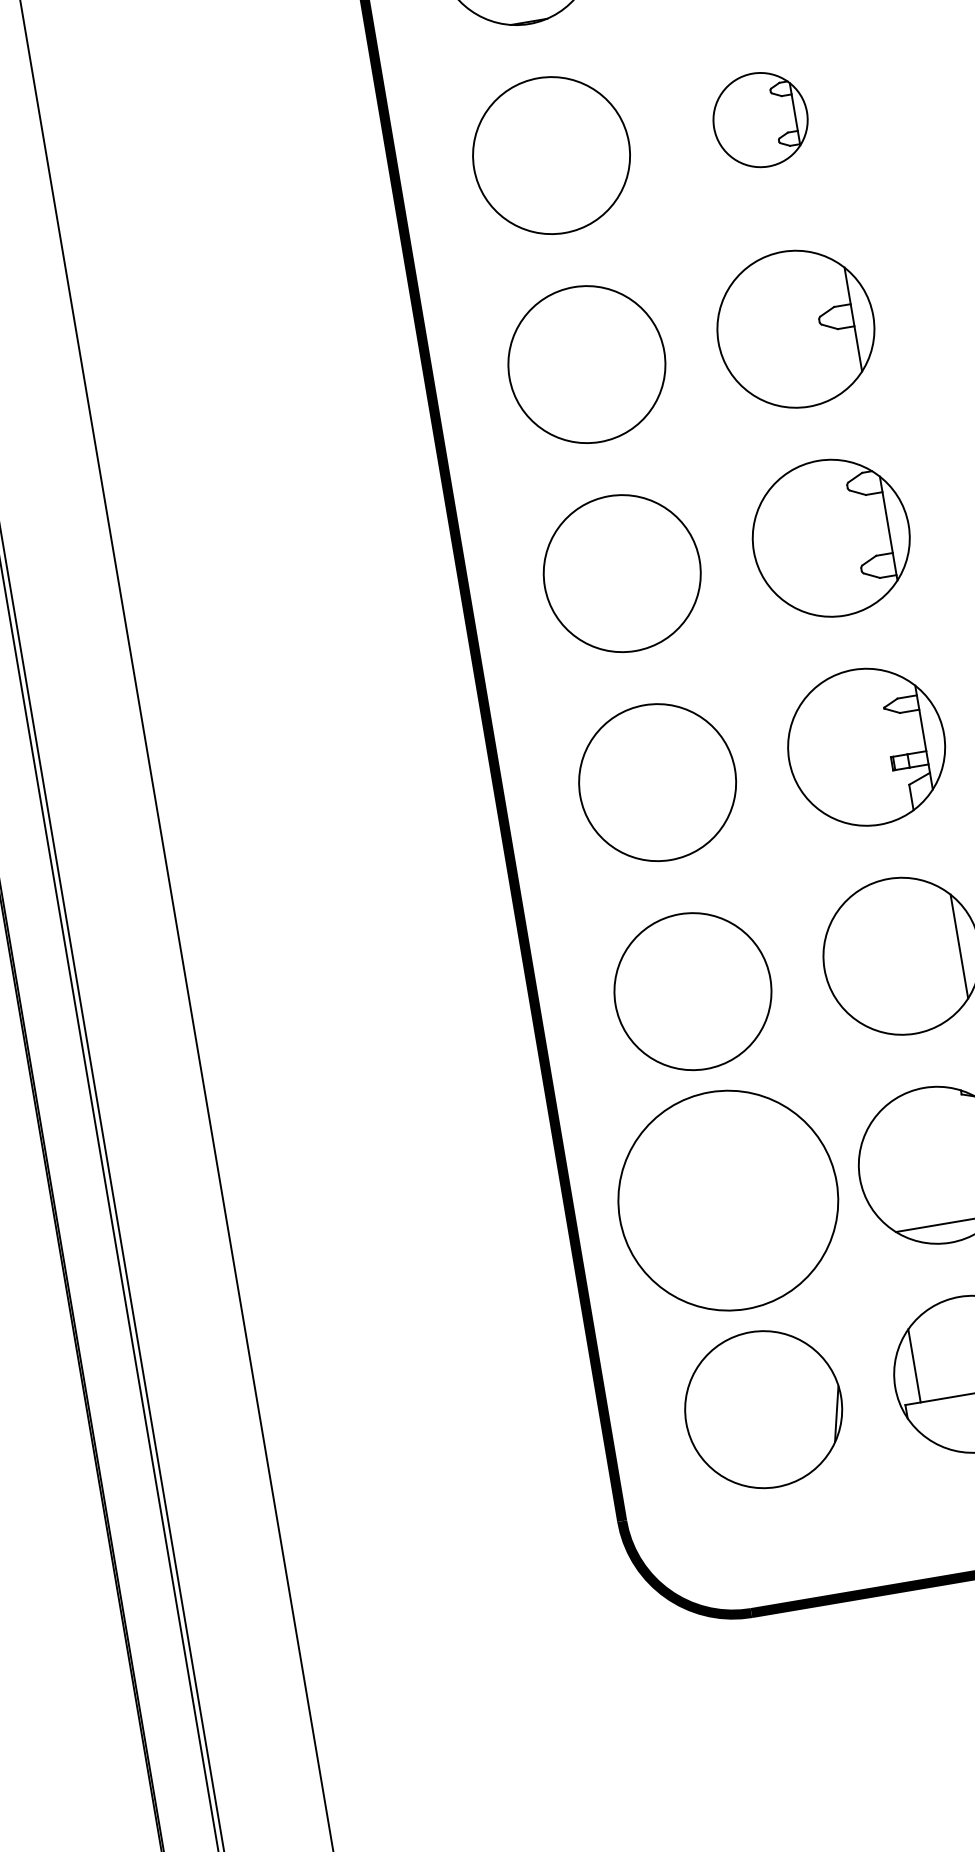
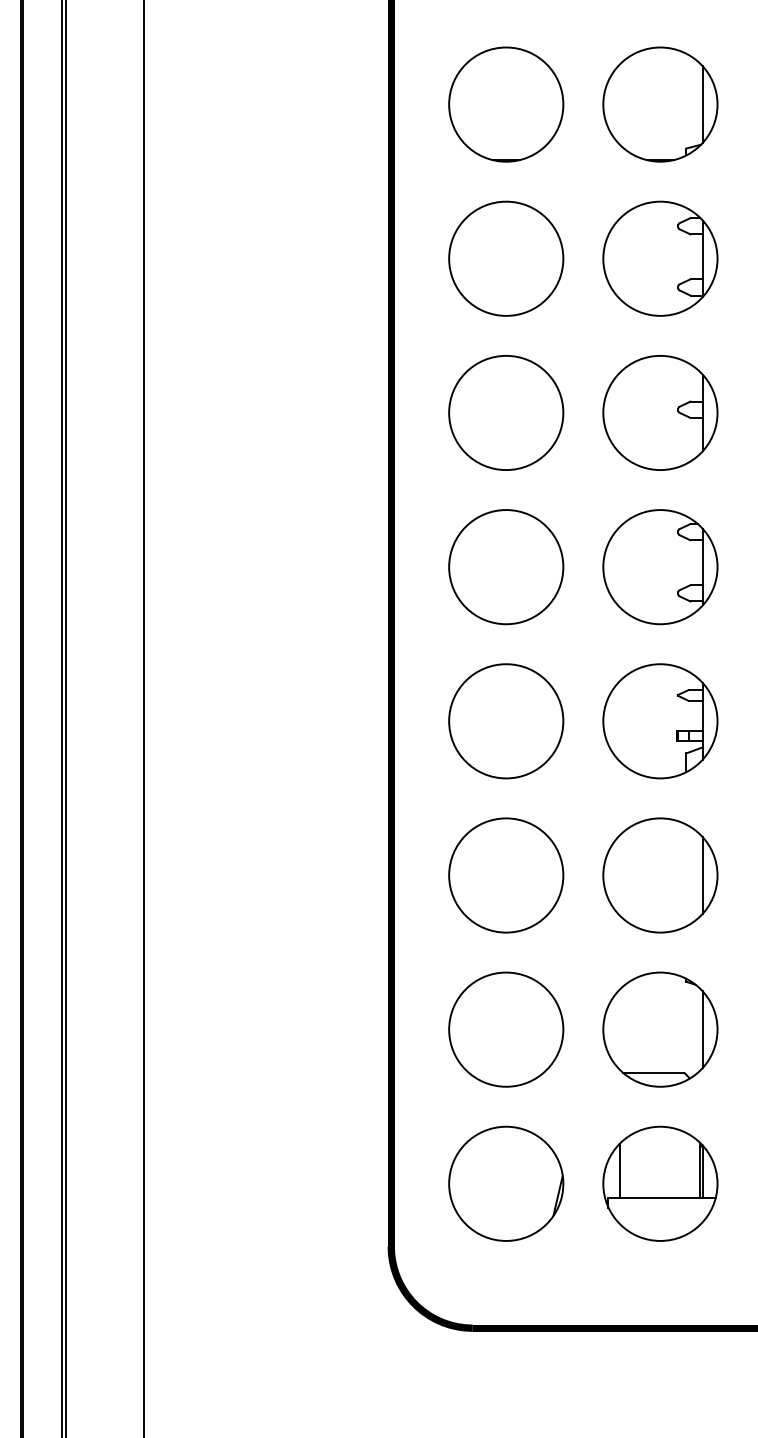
part: (760, 119) -> (660, 258), size x1.67
circle: (728, 1200) -> (506, 1029), size x0.71

